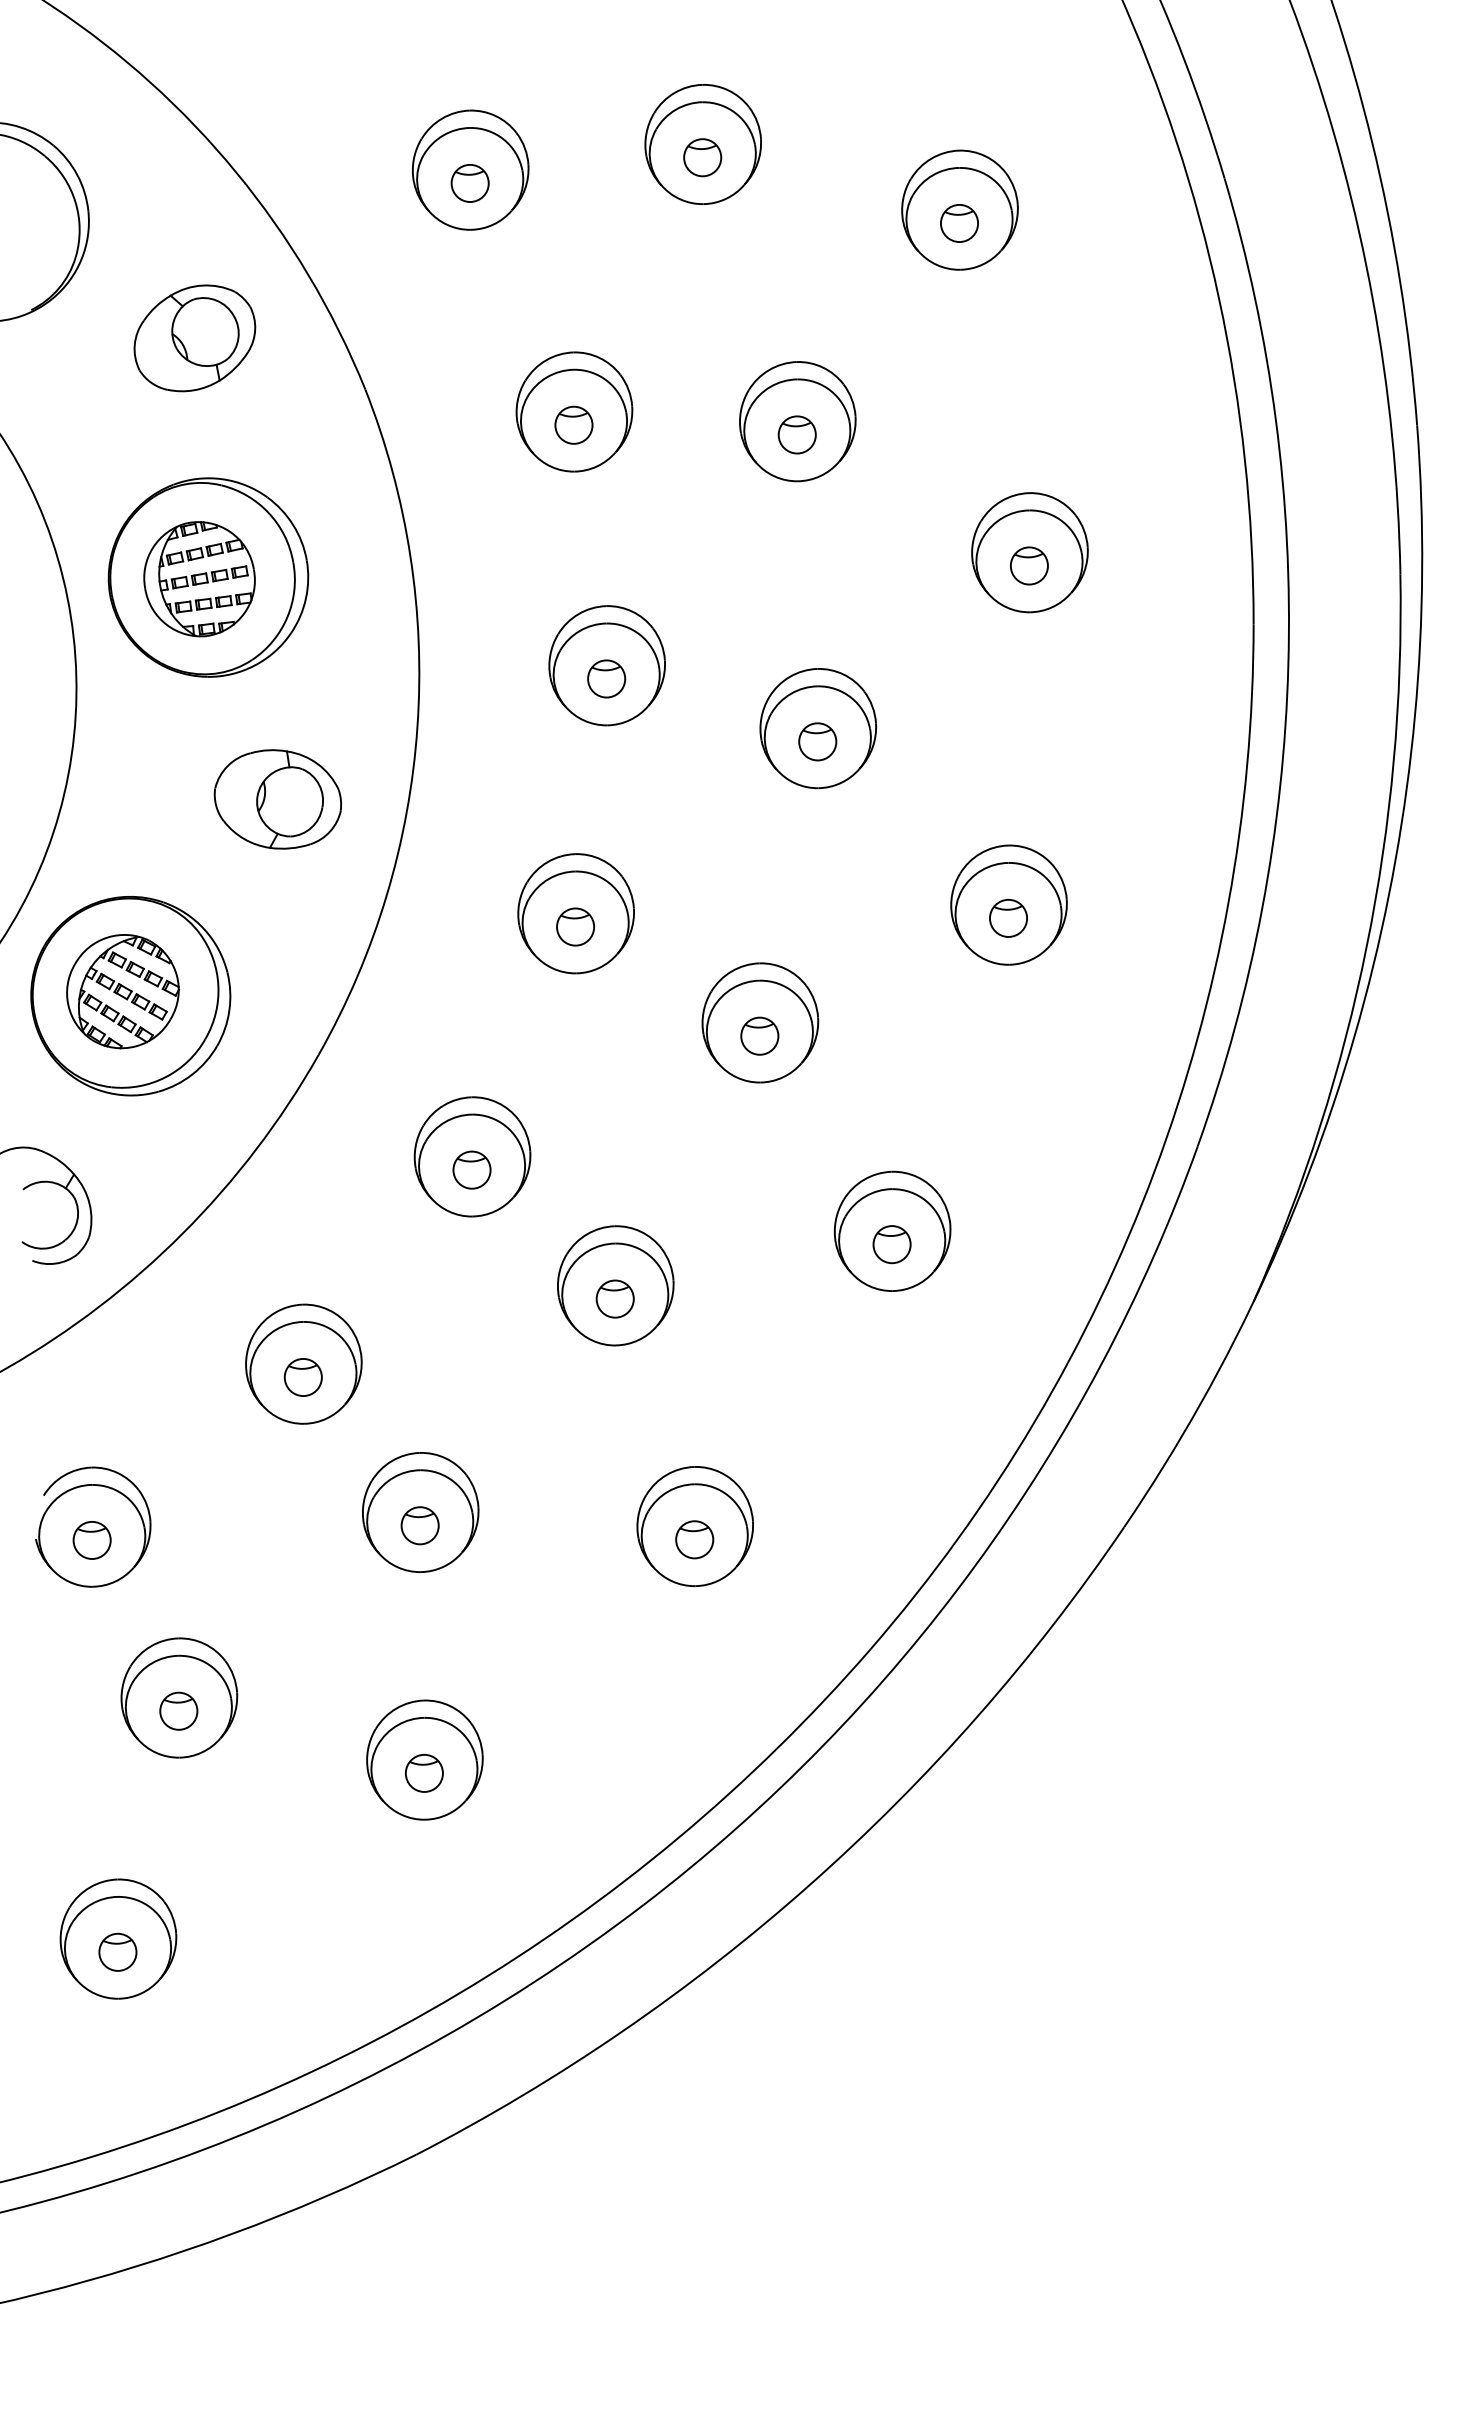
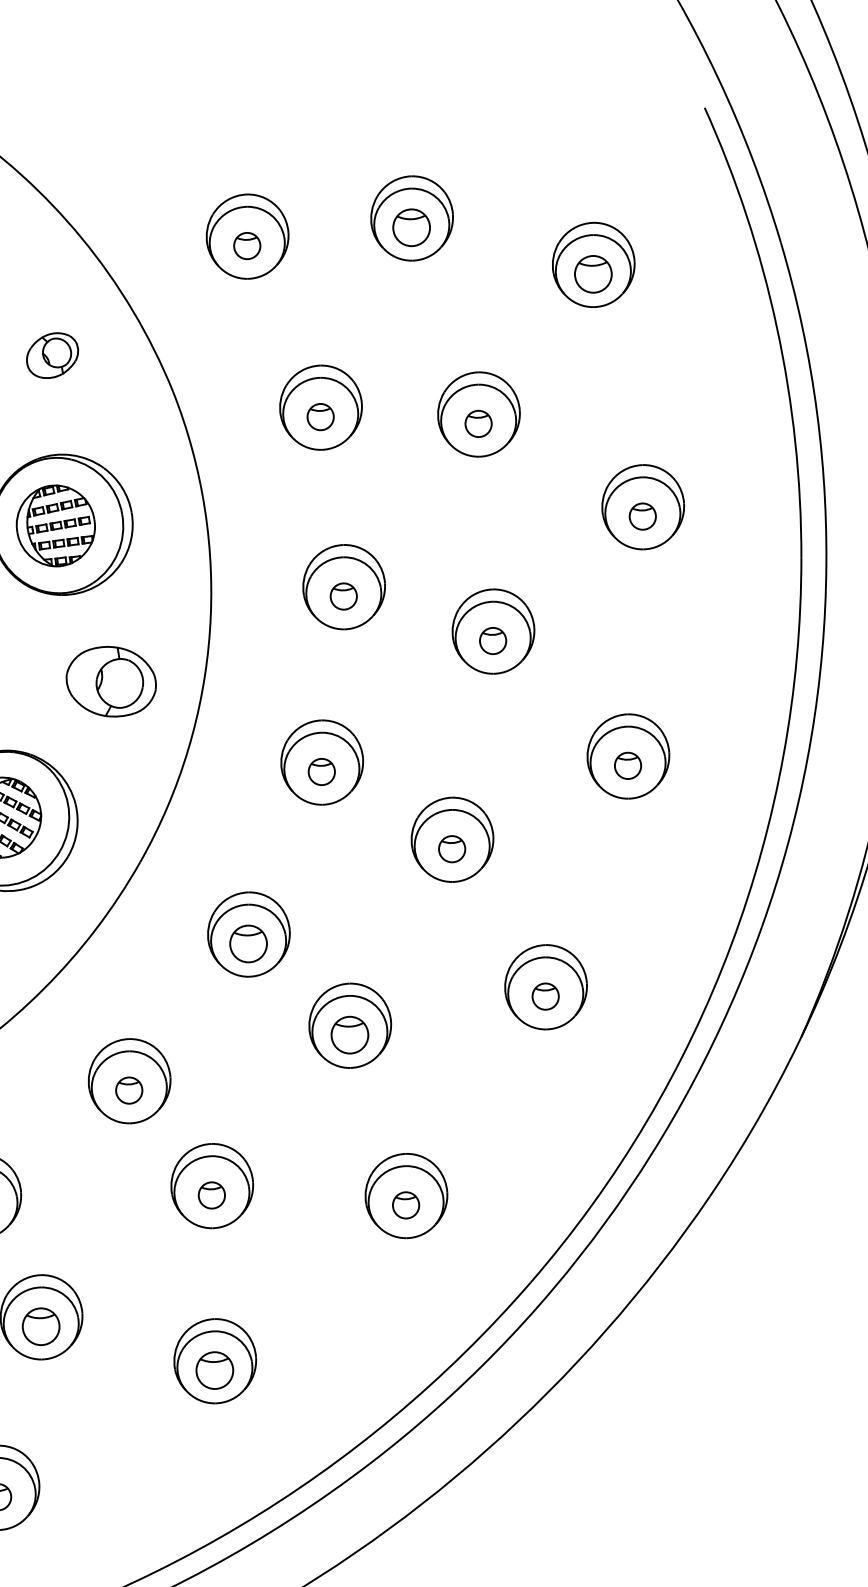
part: (702, 157) -> (411, 227), size x1.4
part: (959, 223) -> (593, 274), size x1.4
part: (194, 338) -> (52, 355), size x0.6
part: (471, 1169) -> (248, 943), size x1.4
part: (614, 1298) -> (349, 1034), size x1.4
part: (178, 1710) -> (40, 1326), size x1.4
part: (424, 1773) -> (214, 1370), size x1.4

